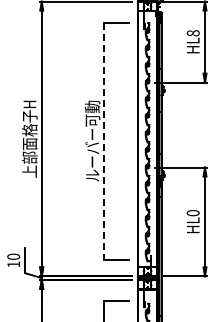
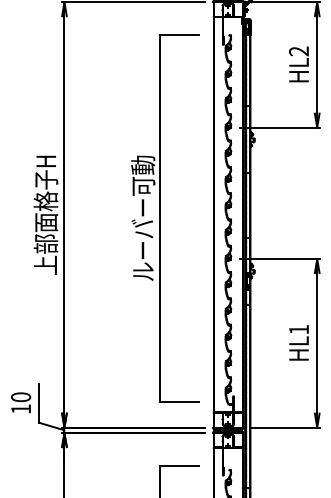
text: (192, 33) -> (297, 51), HL8 -> HL2
line: (103, 141) -> (160, 218), dashed -> solid
text: (192, 213) -> (297, 330), HL0 -> HL1

